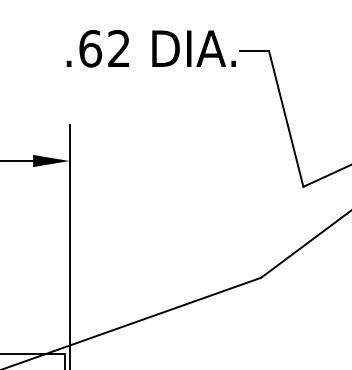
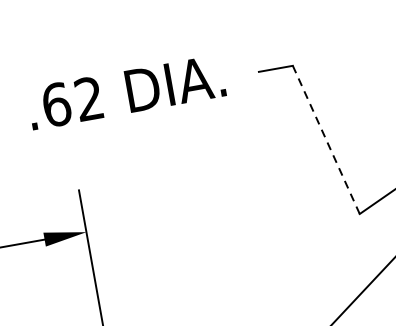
text: (150, 48) -> (125, 92), moved
line: (286, 119) -> (326, 140), solid -> dashed

